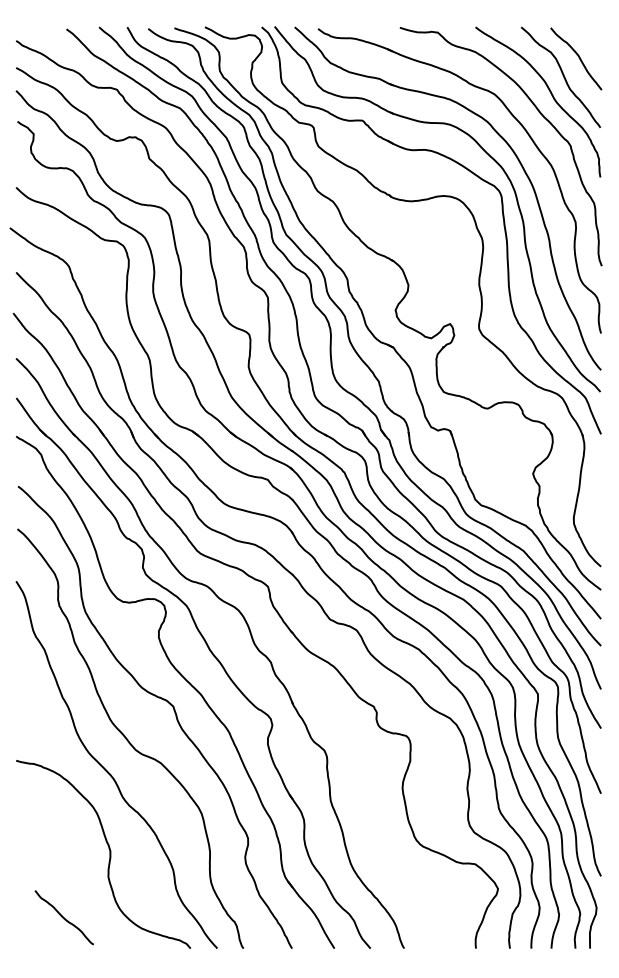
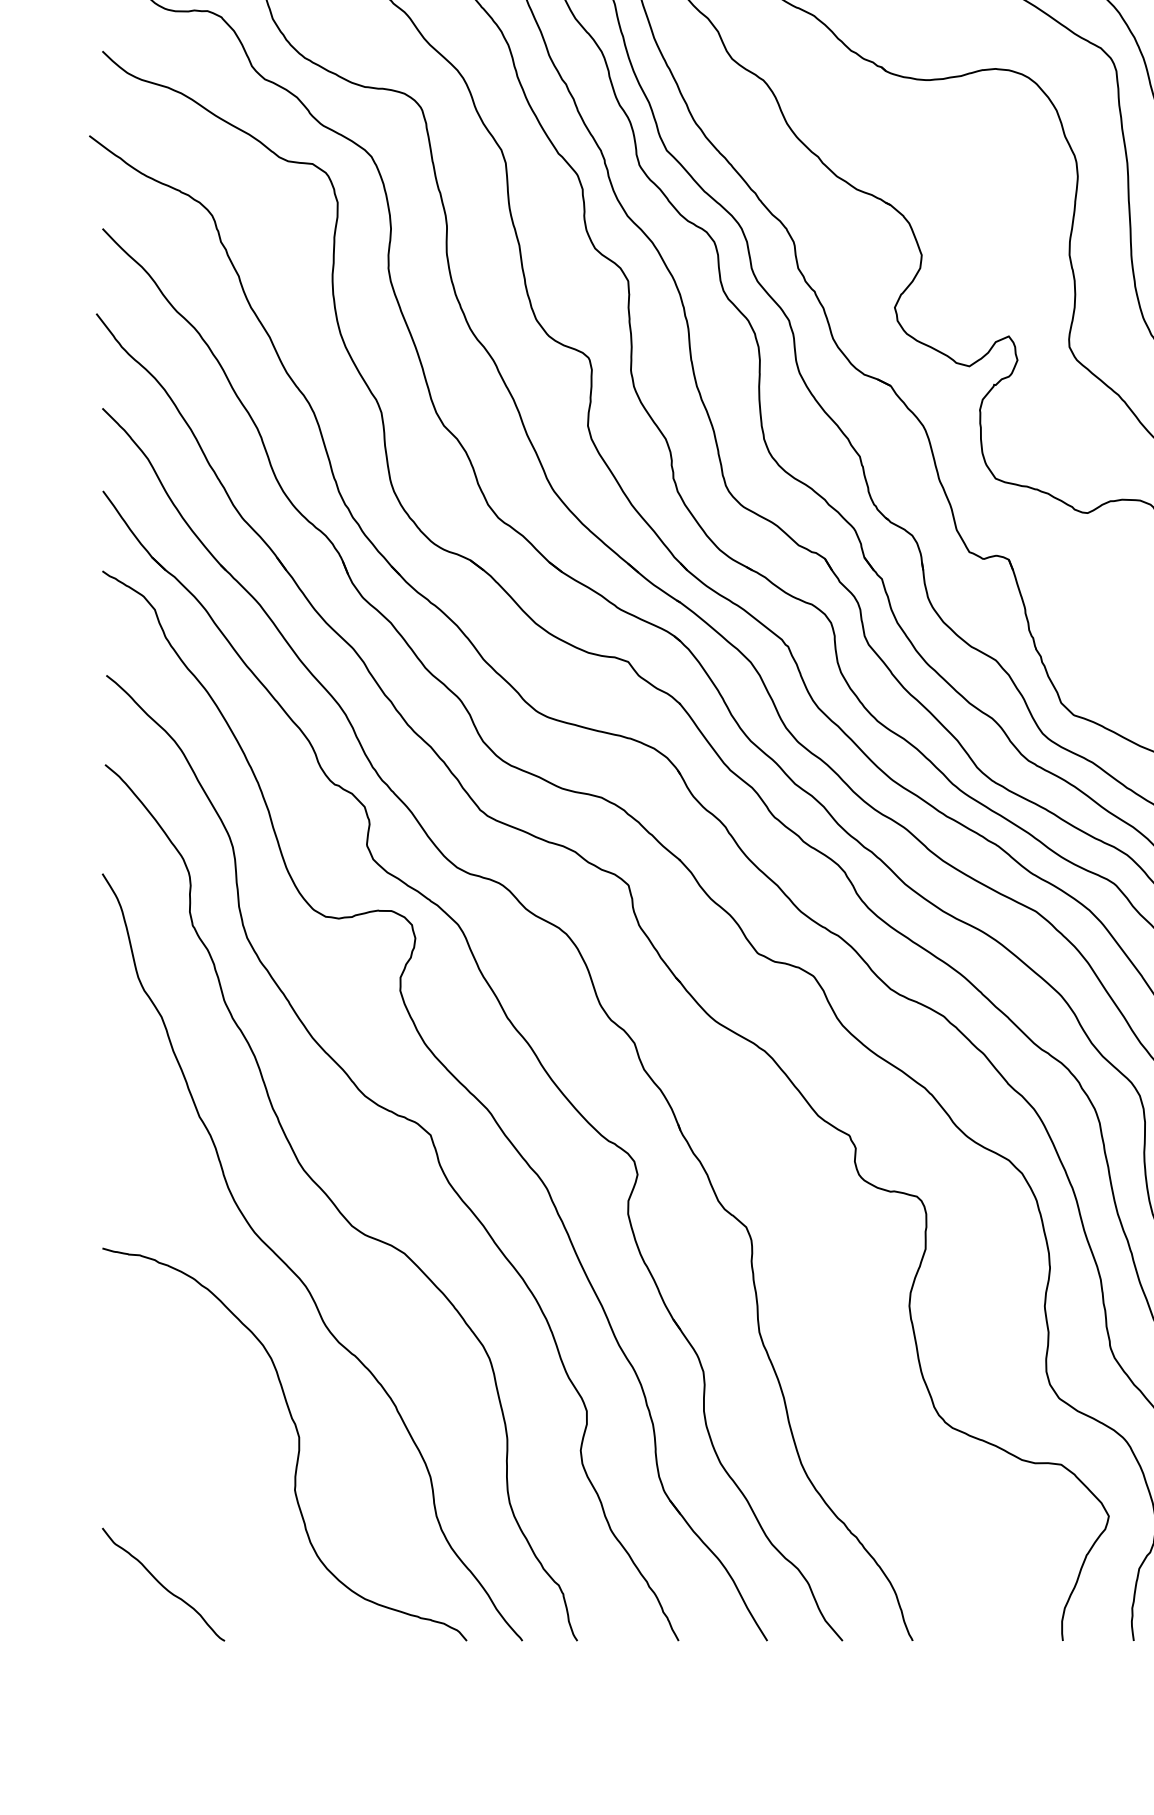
curve: (63, 917) -> (161, 1584), moved

